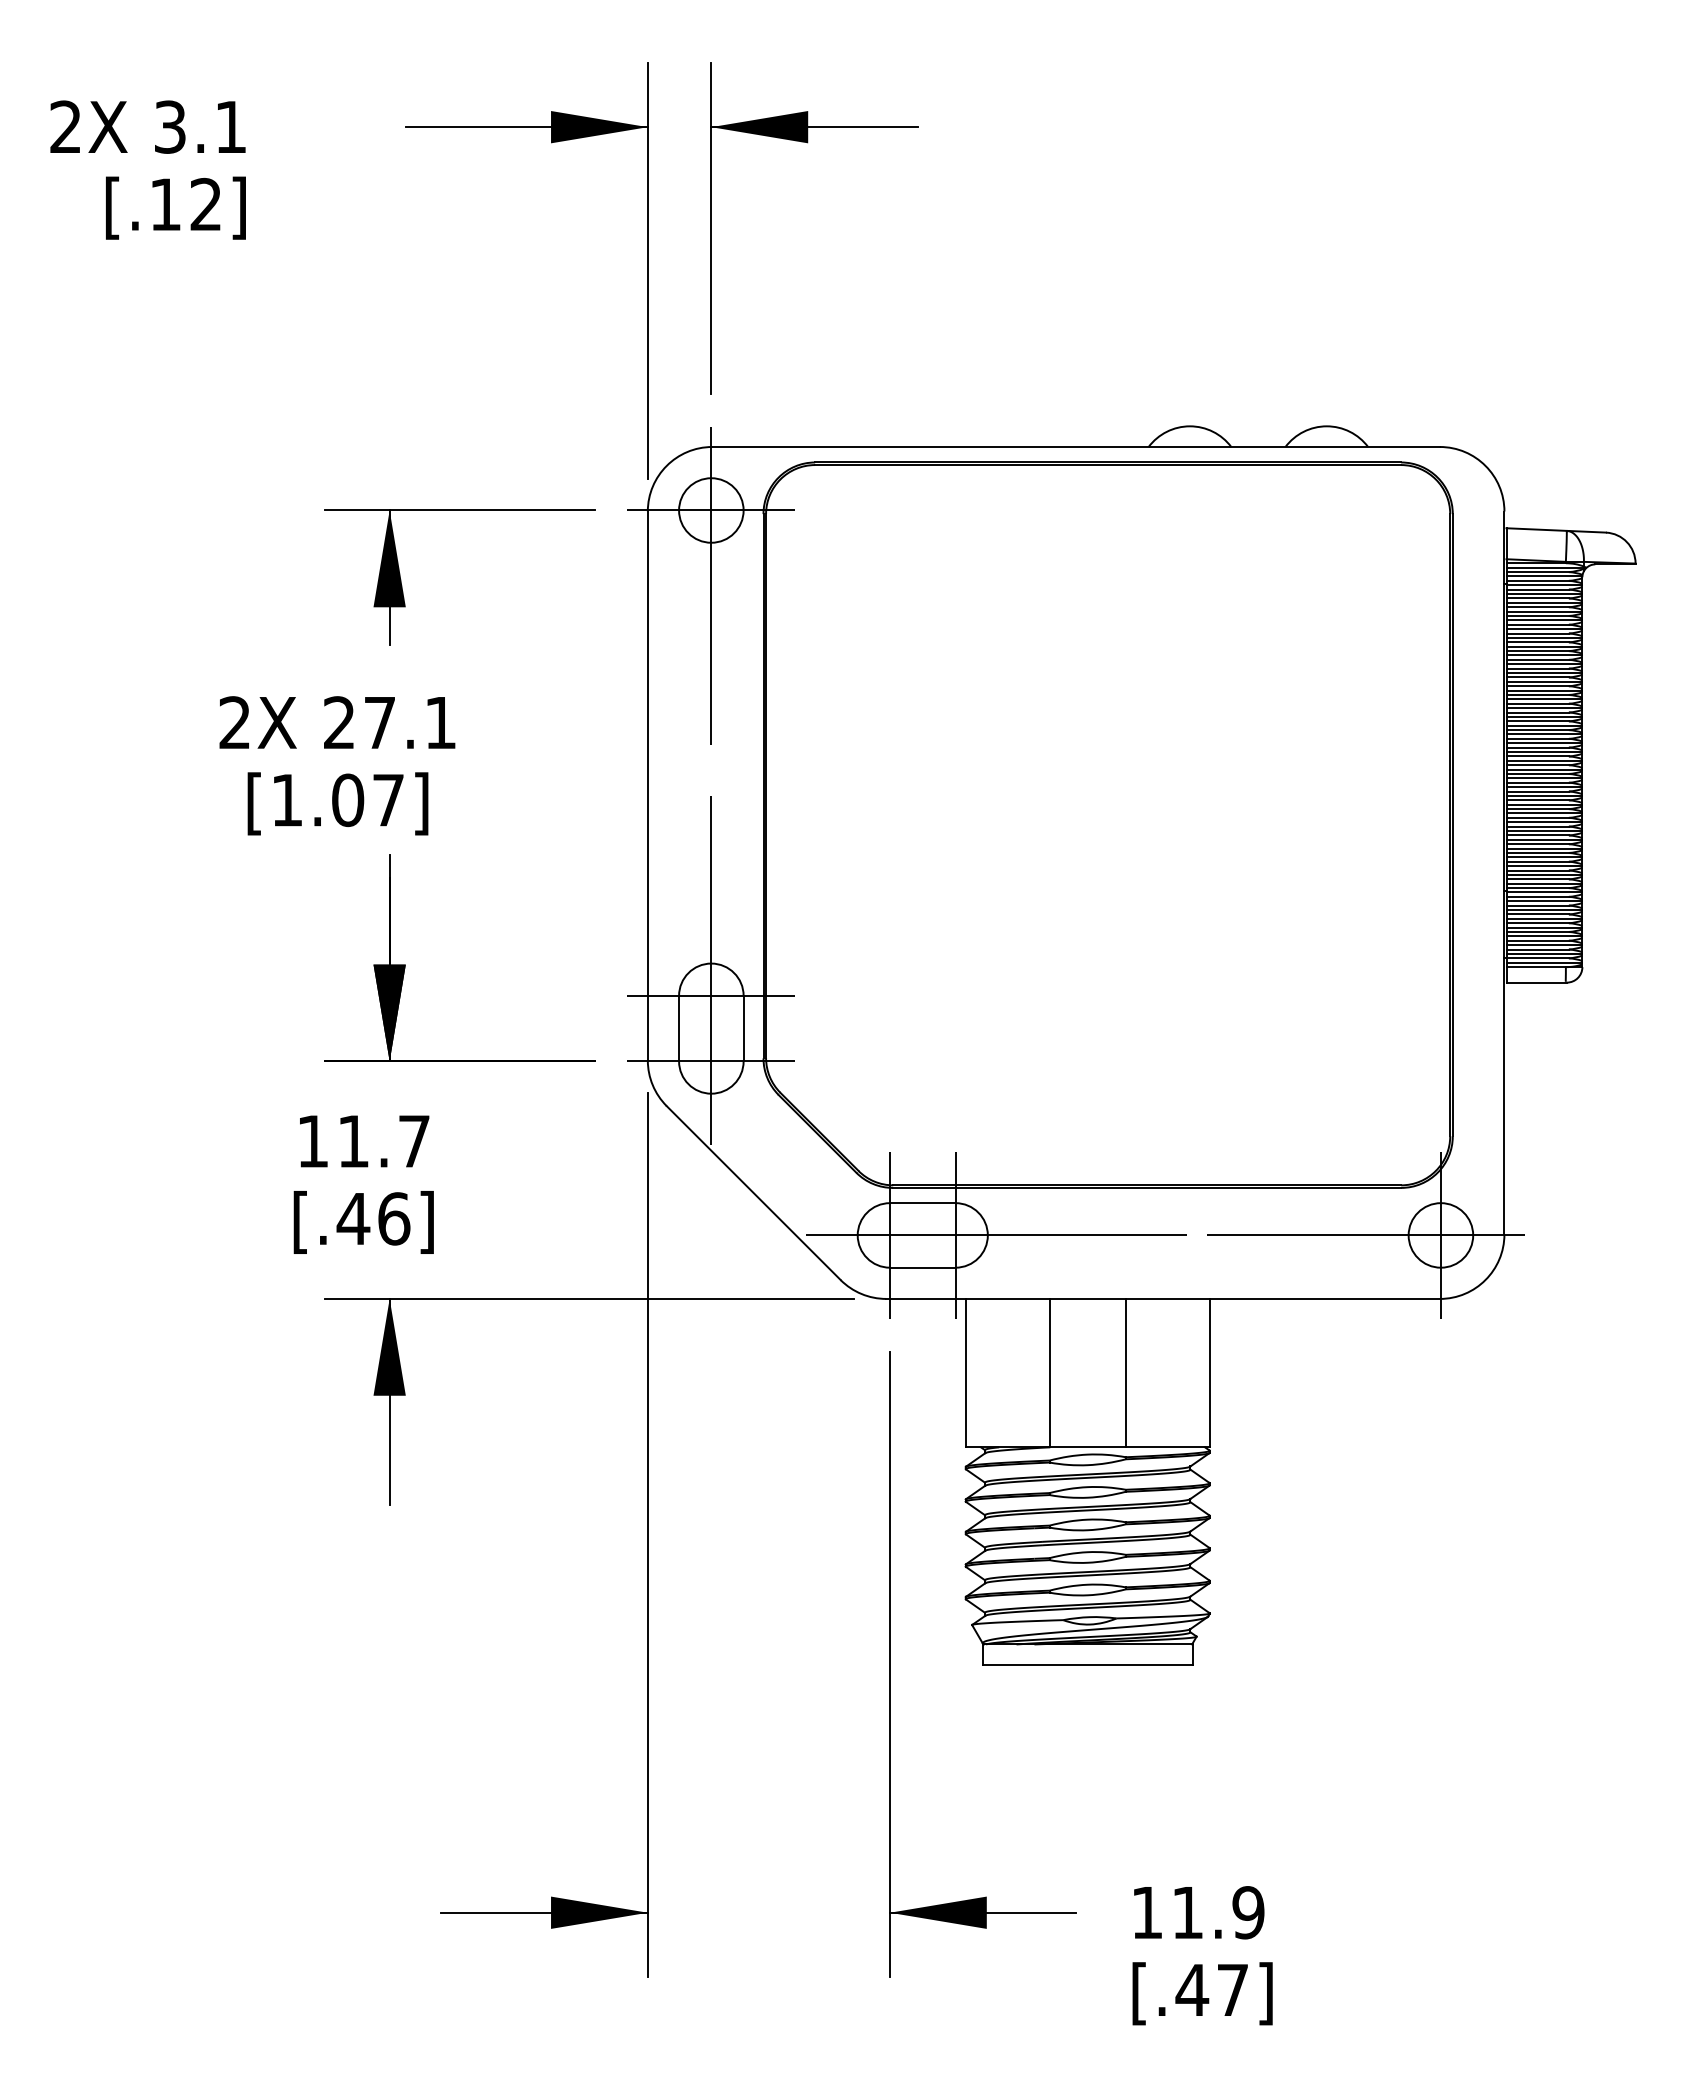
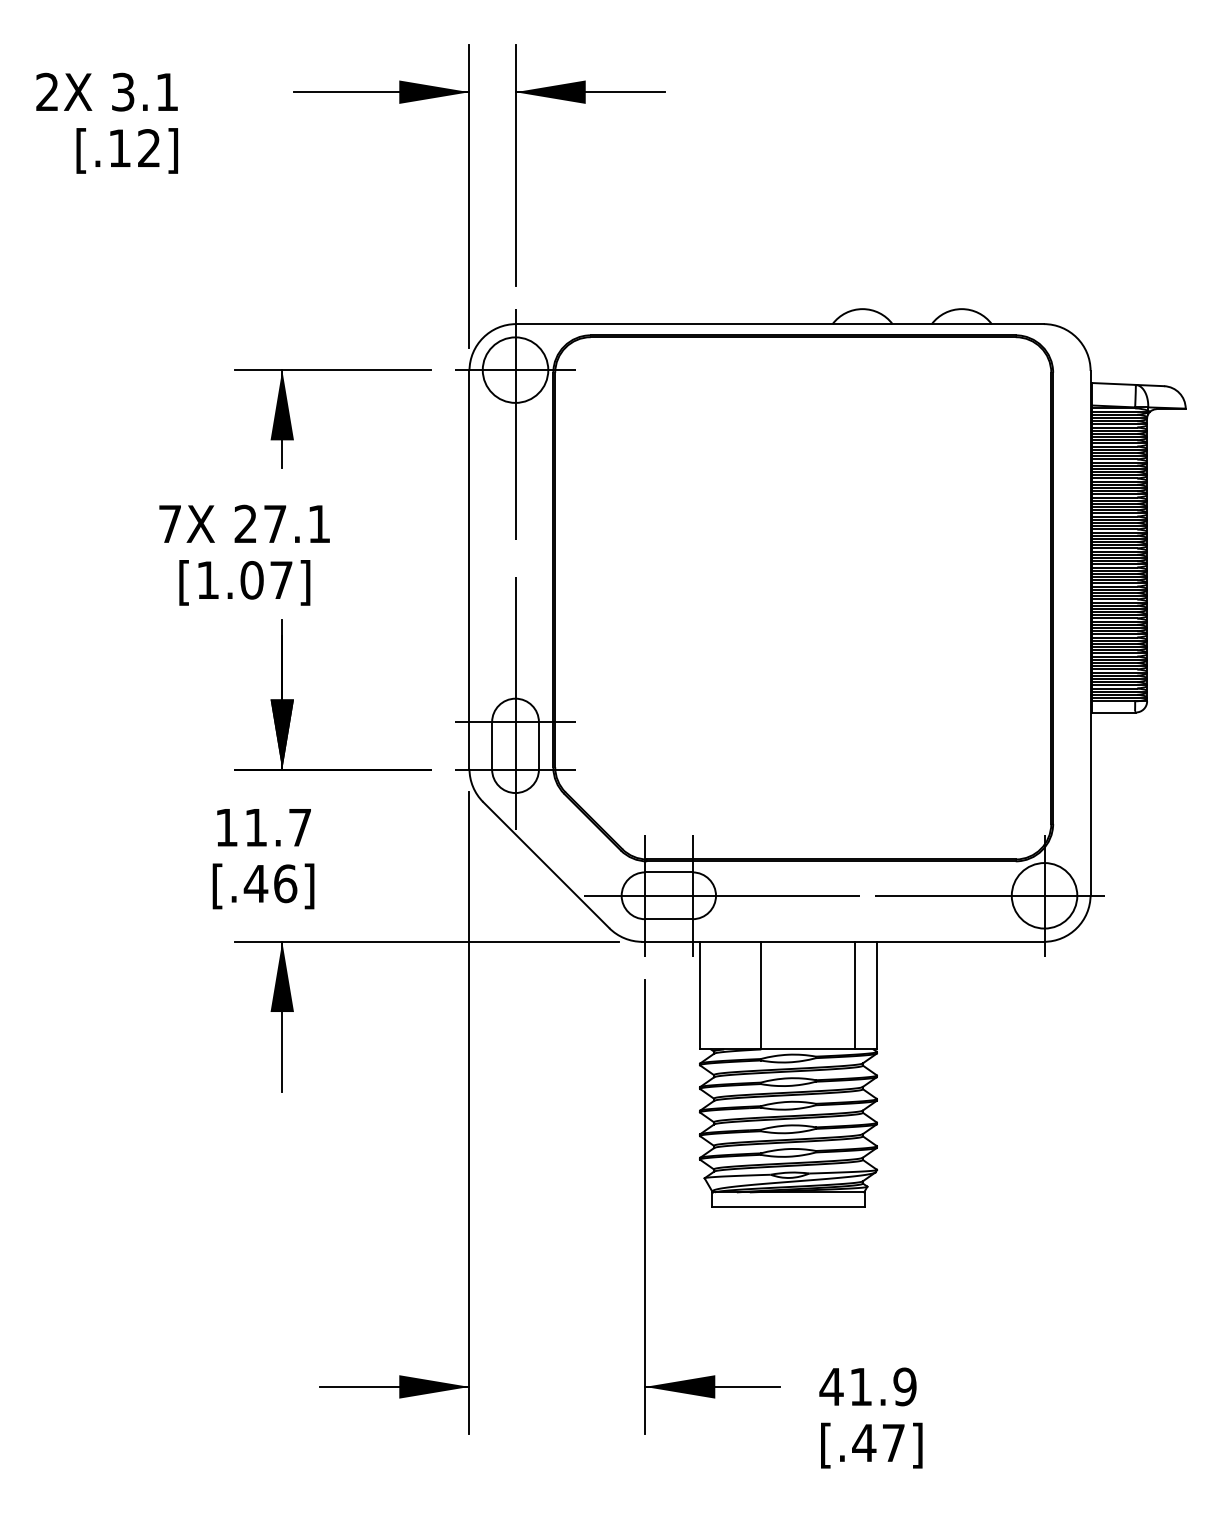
circle: (711, 510) -> (515, 370), size x1.4
text: (234, 722) -> (169, 523), 2X -> 7X
circle: (1440, 1235) -> (1044, 895), size x1.4
line: (1125, 1372) -> (854, 995), moved
text: (1147, 1912) -> (831, 1386), 11.9 -> 41.9

